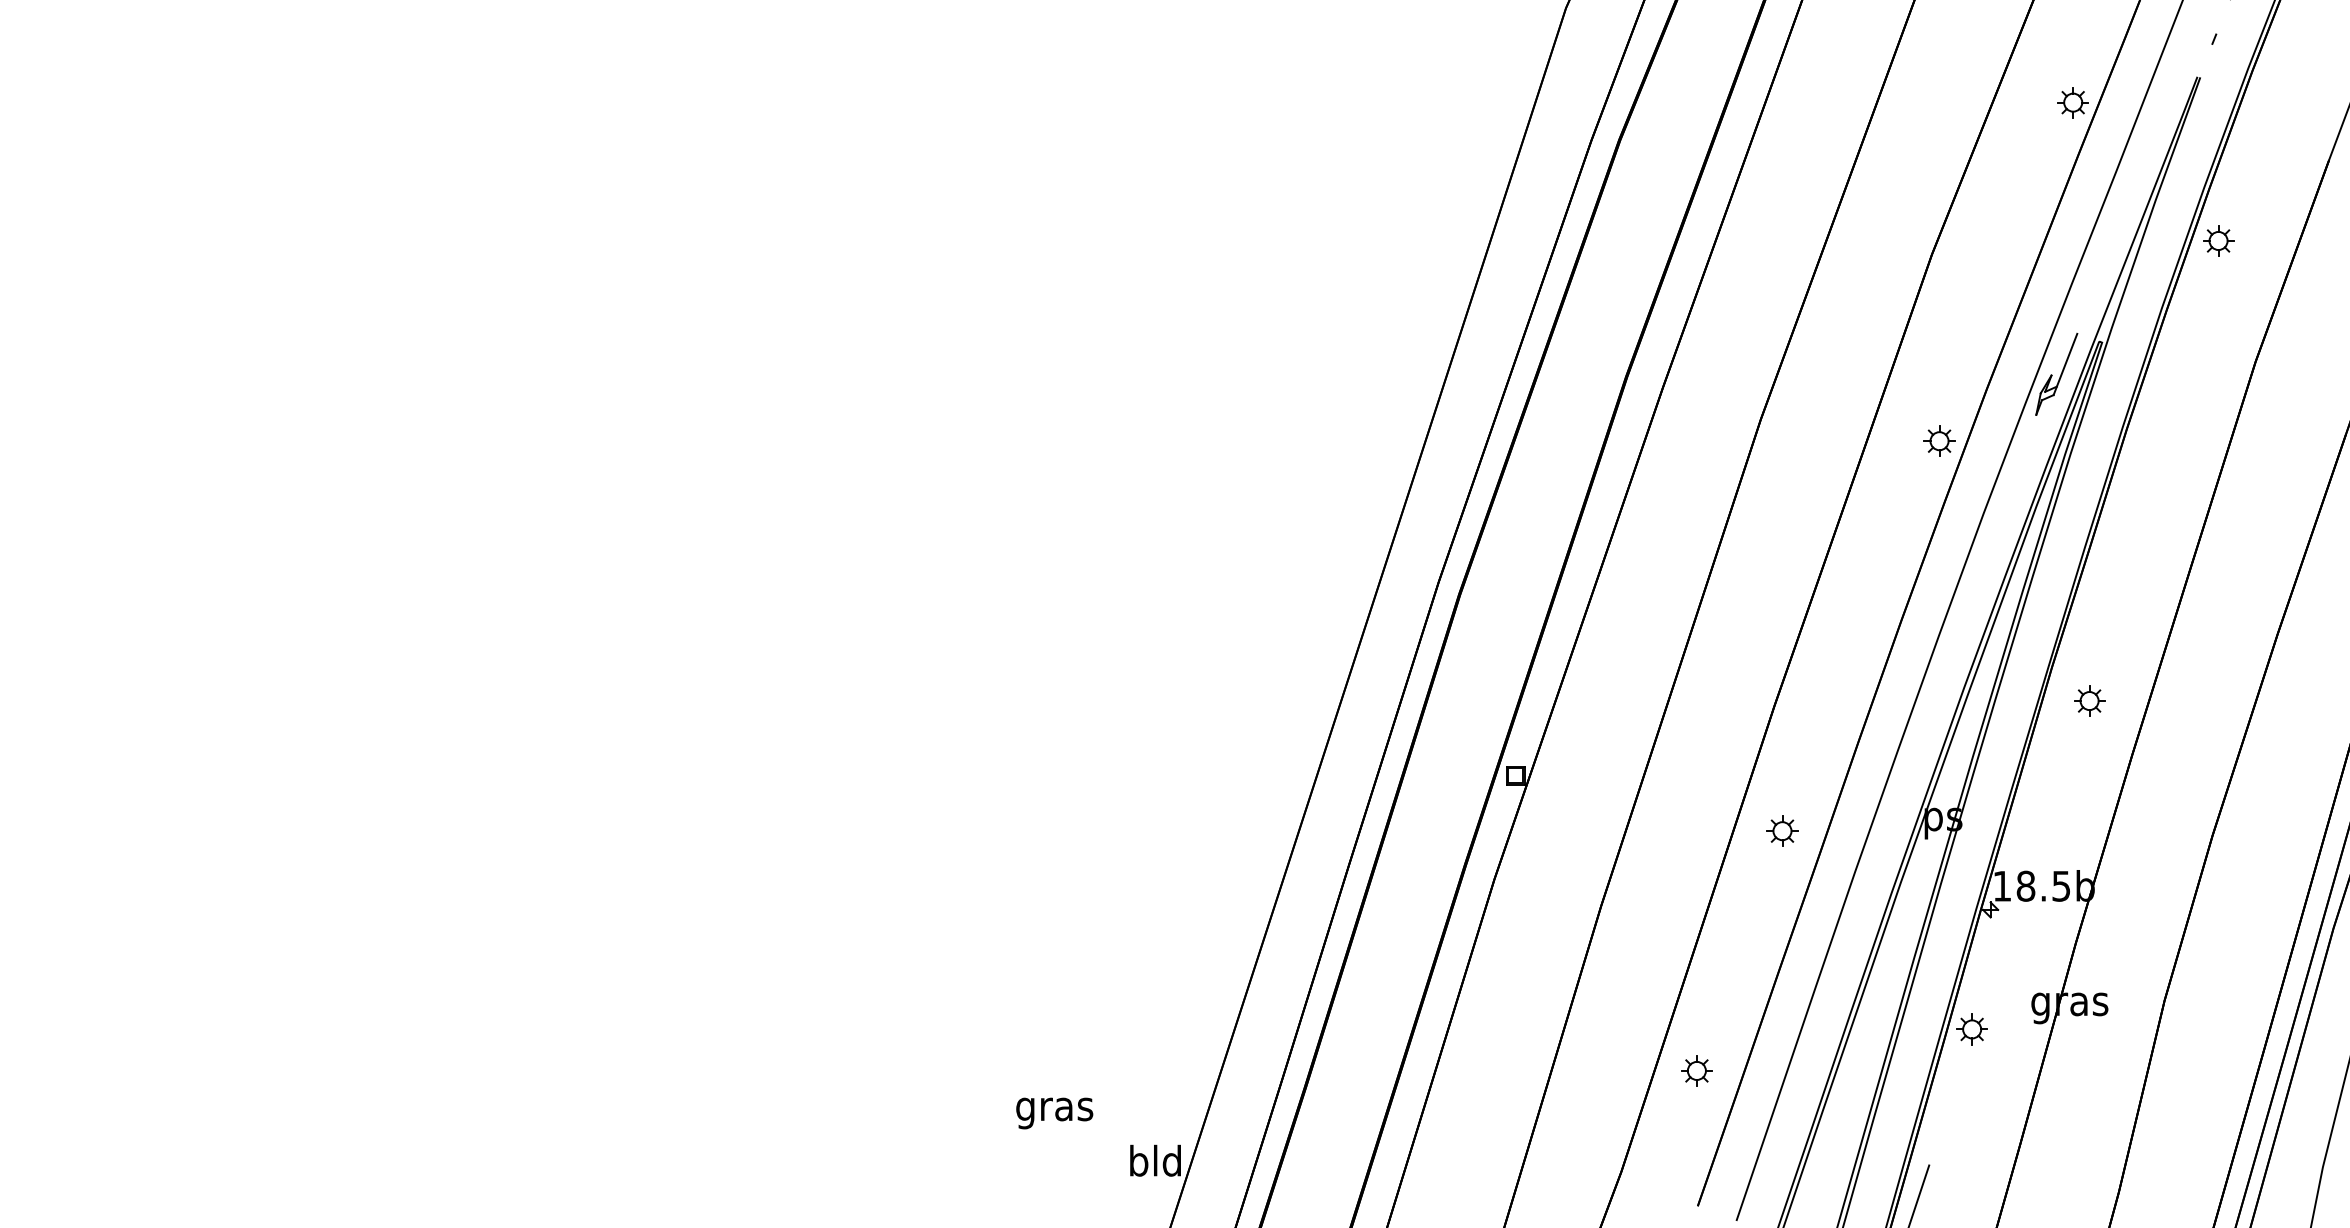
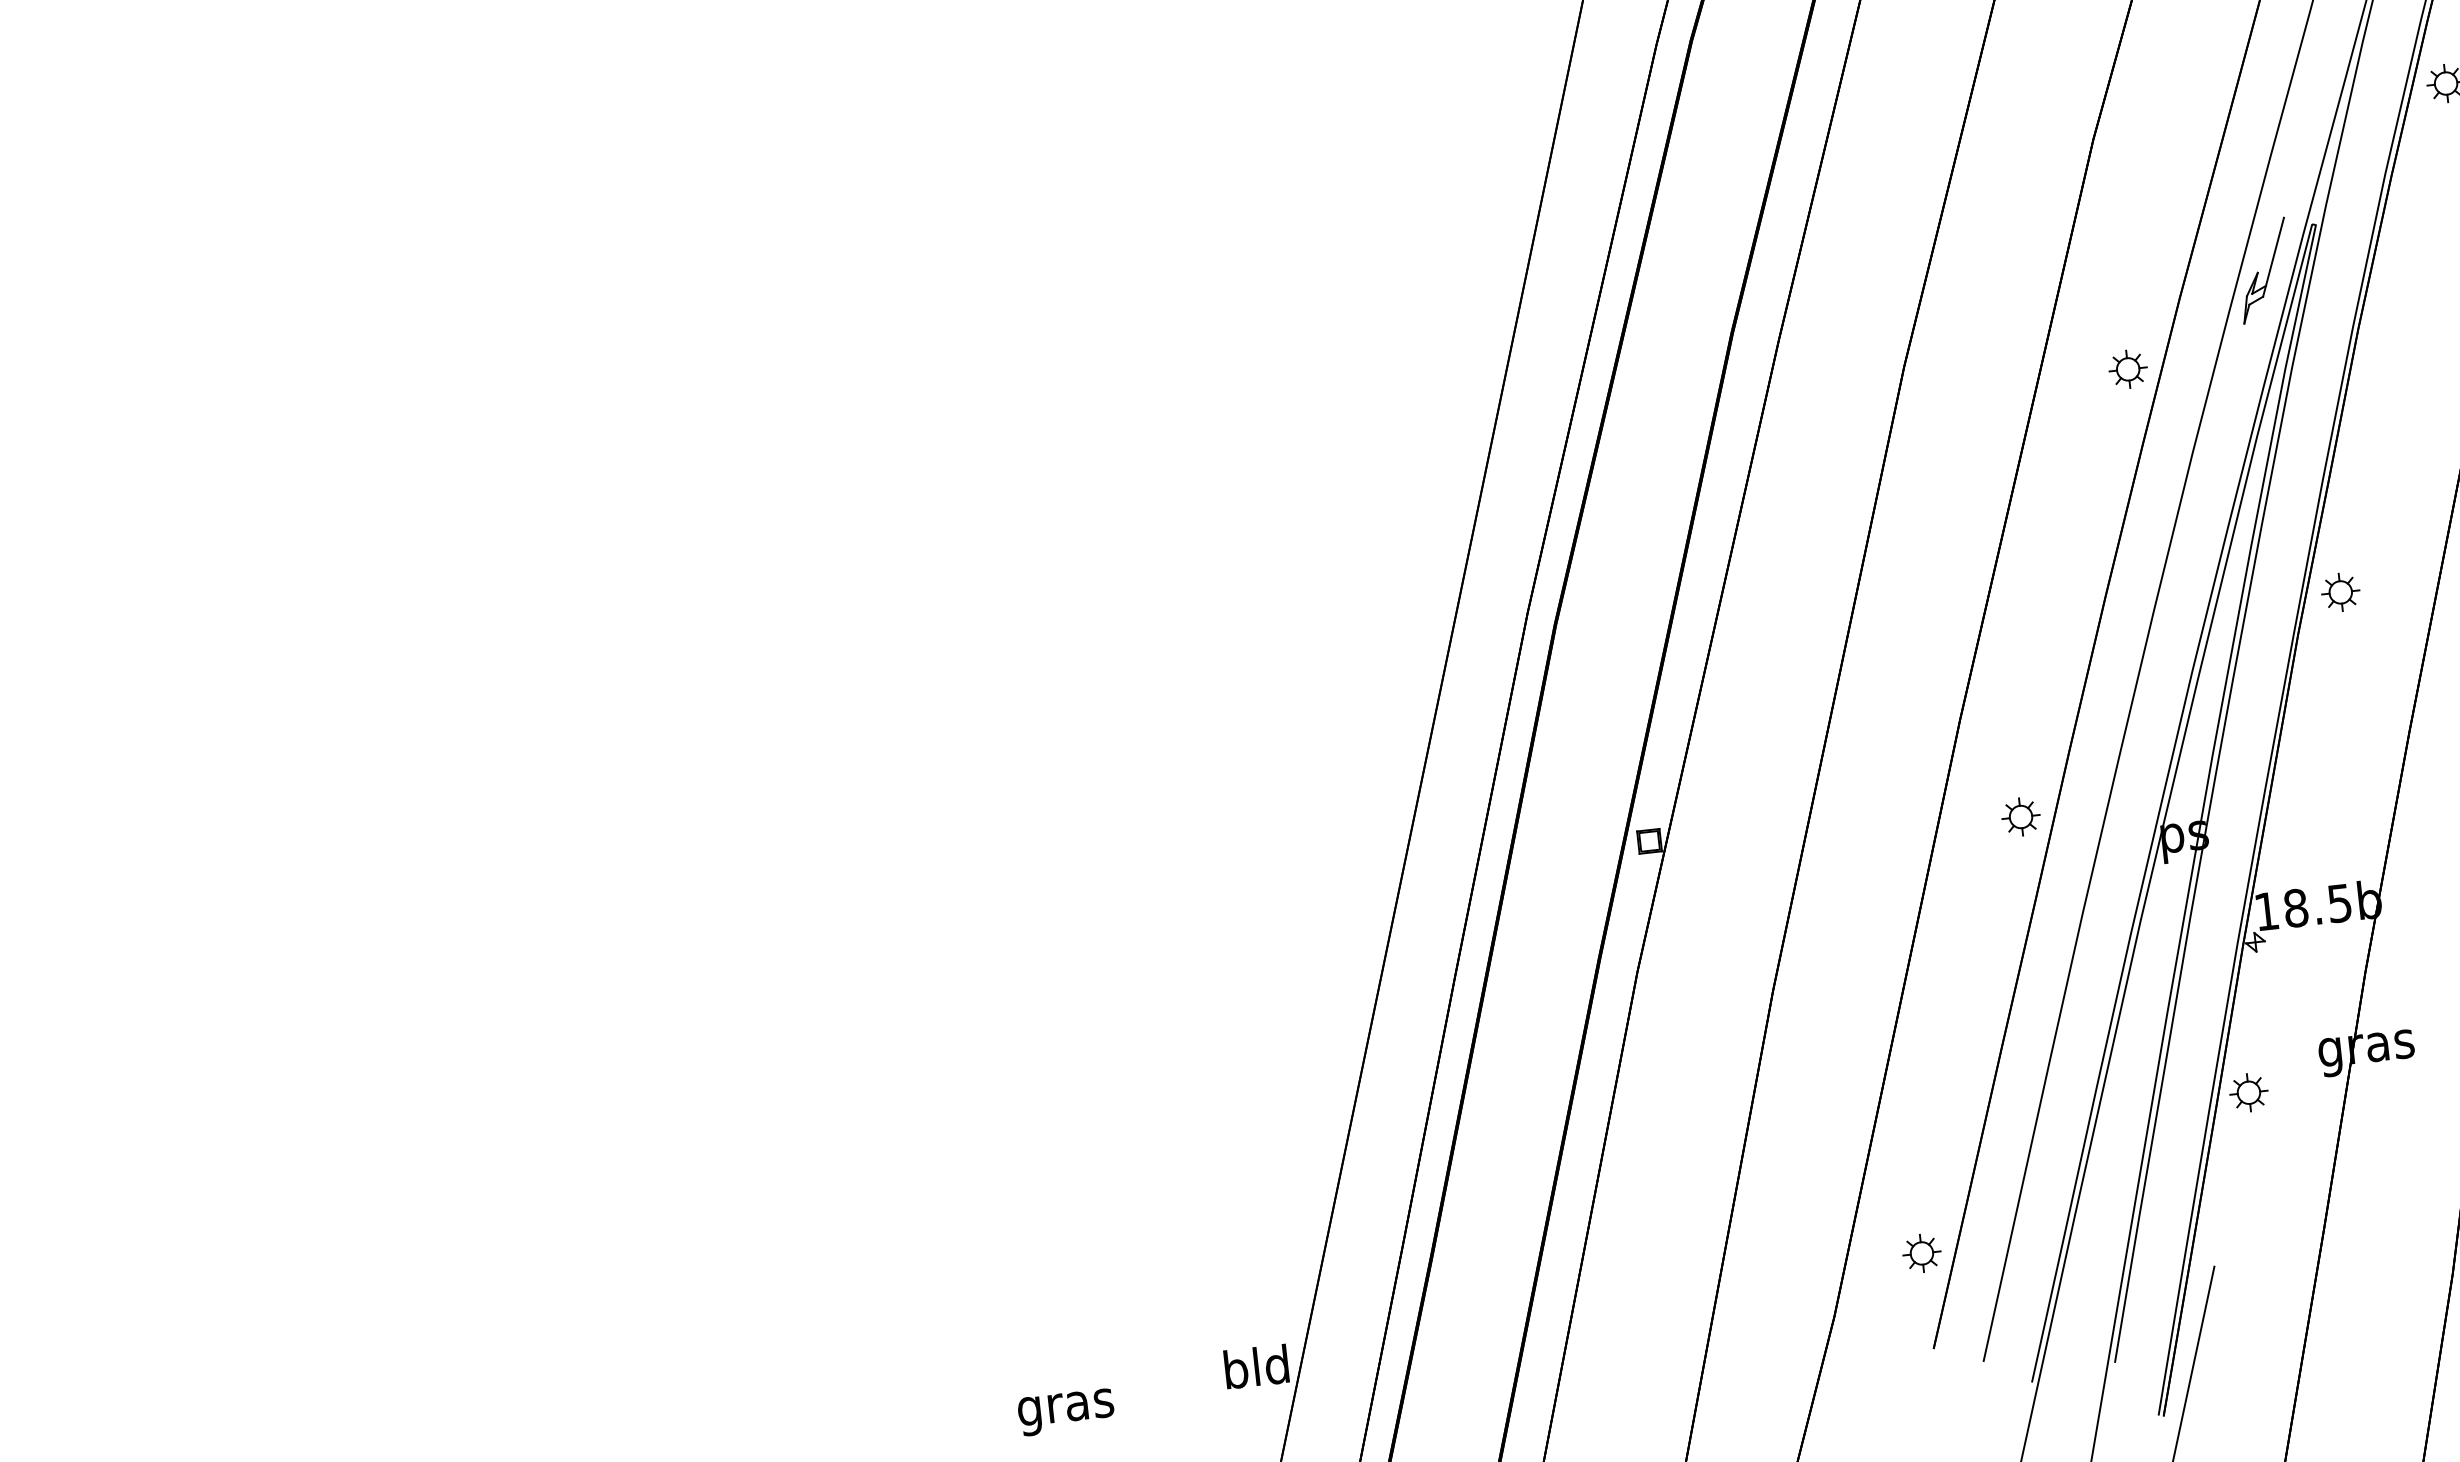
part: (2089, 700) -> (2340, 591), moved
part: (1782, 830) -> (2020, 816), moved
part: (1696, 1070) -> (1921, 1252), moved
text: (1054, 1113) -> (1066, 1412), moved

